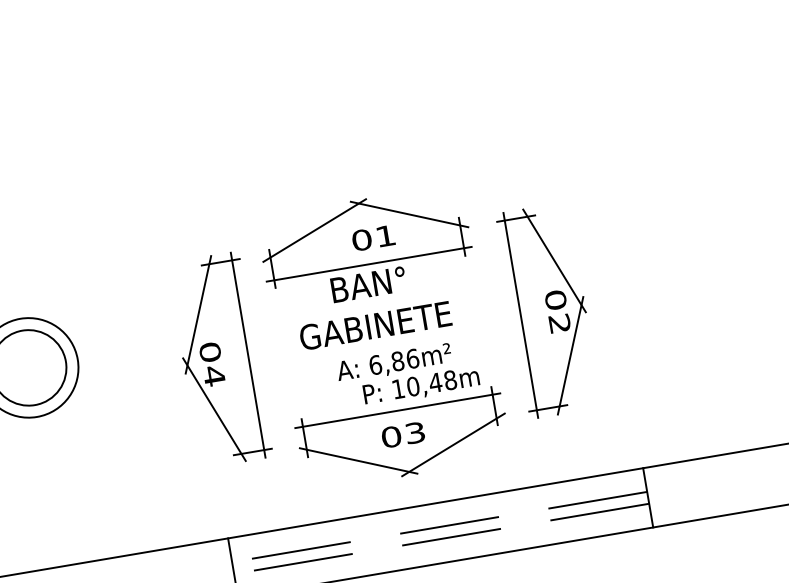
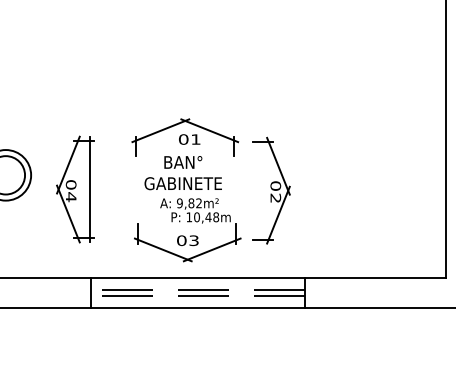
line: (369, 264) -> (185, 152), removed
line: (519, 315) -> (256, 190), removed
part: (220, 359) -> (75, 189), moved
text: (394, 362) -> (189, 203), 6,86m² -> 9,82m²
line: (398, 411) -> (187, 228), removed

